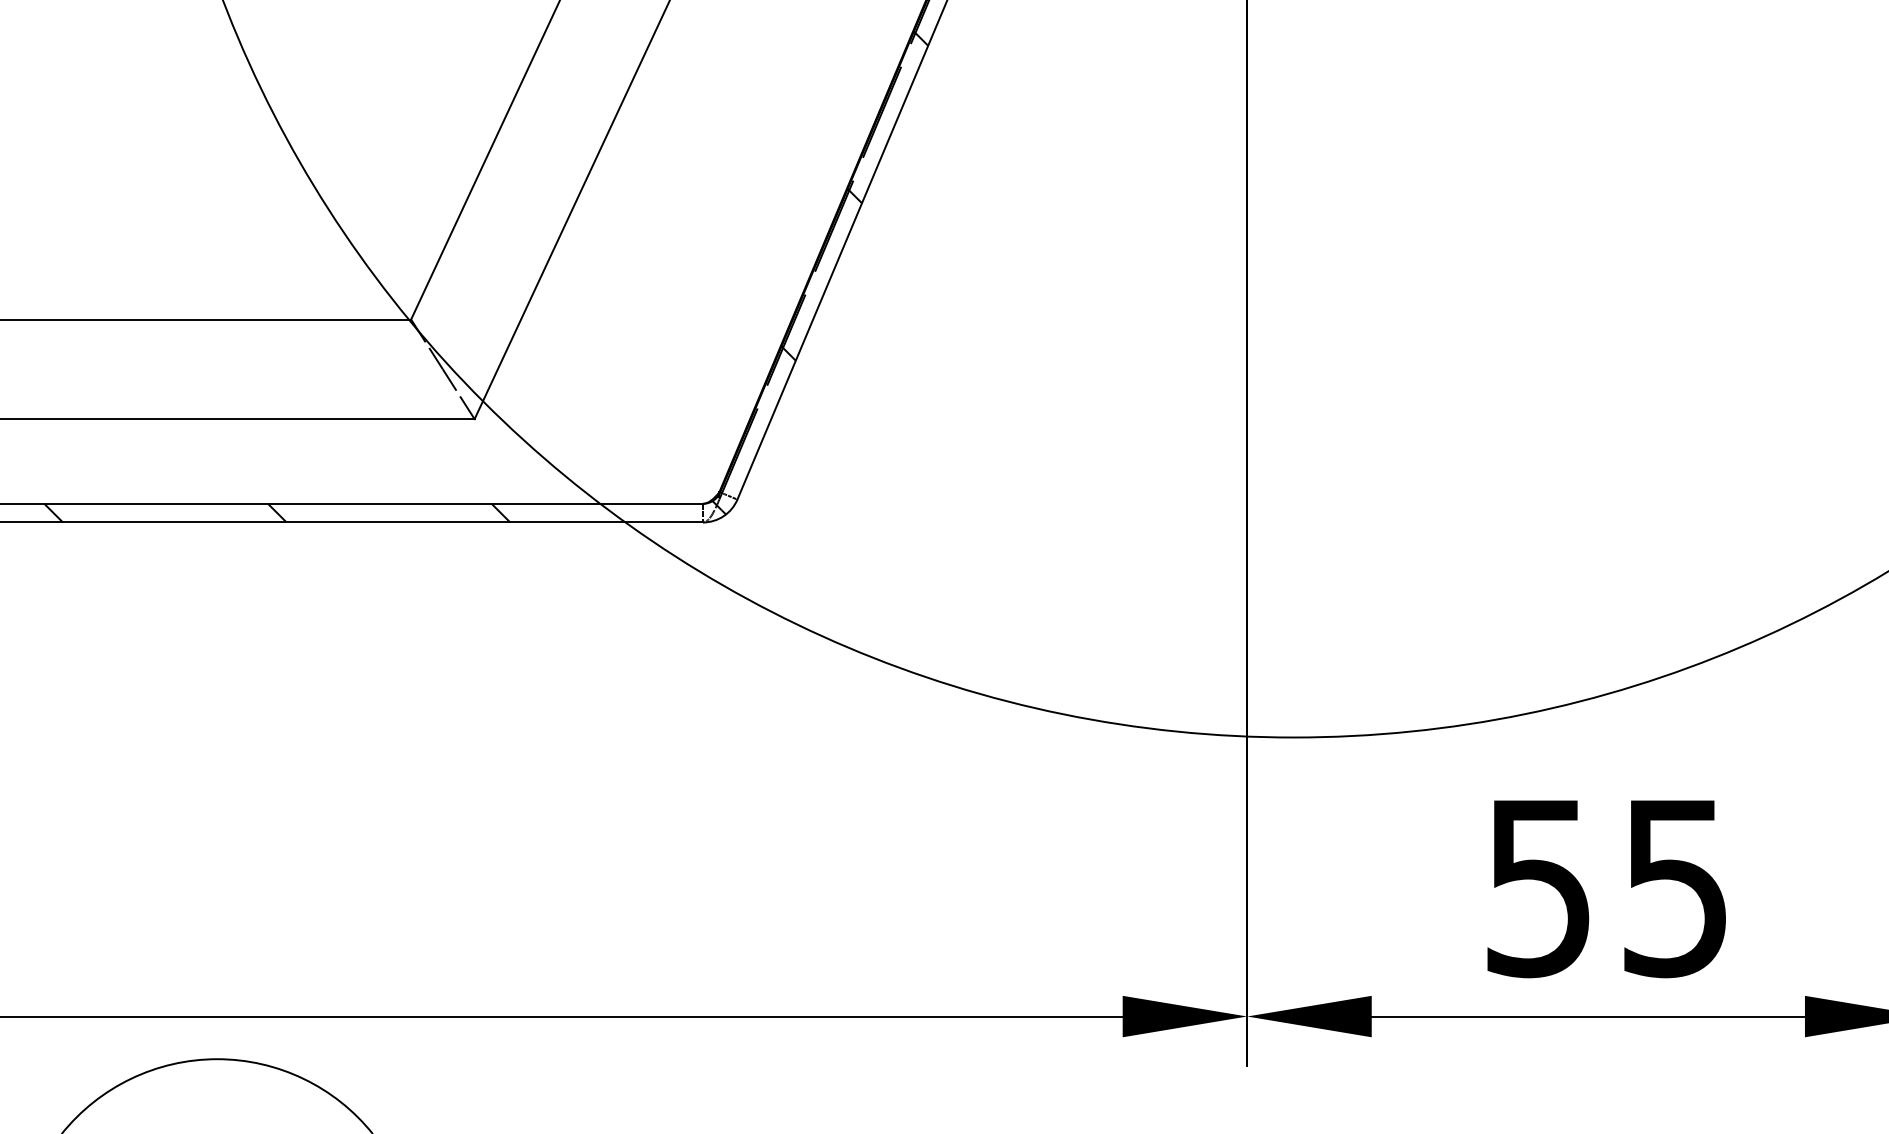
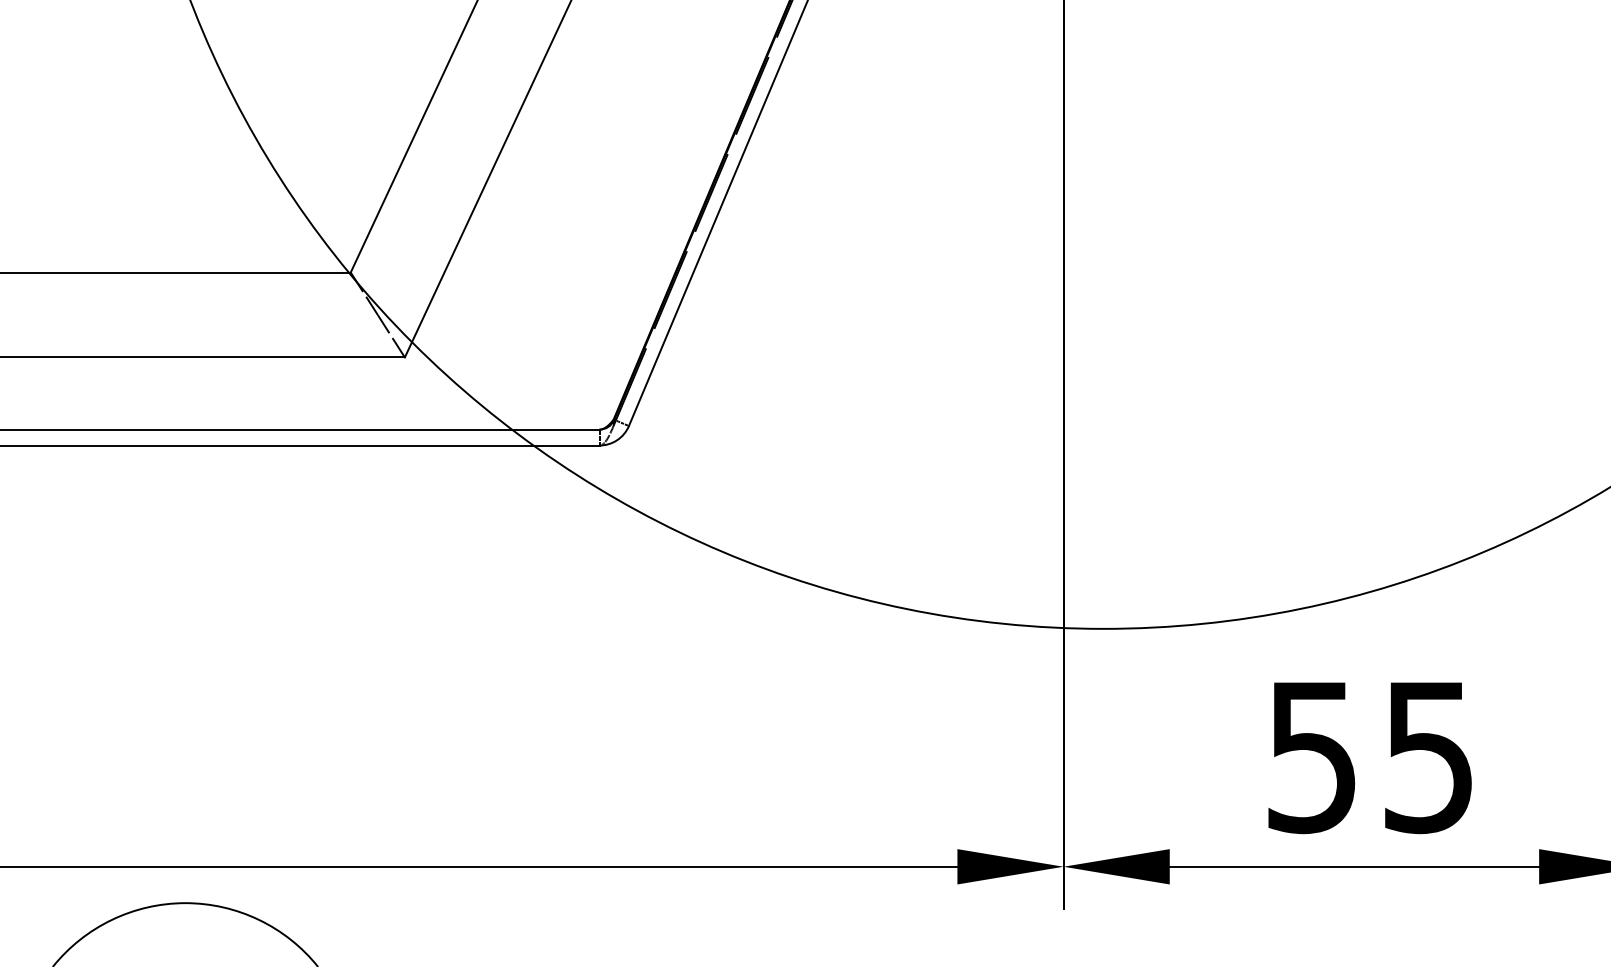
hatch: (486, 276) -> (415, 235), removed

